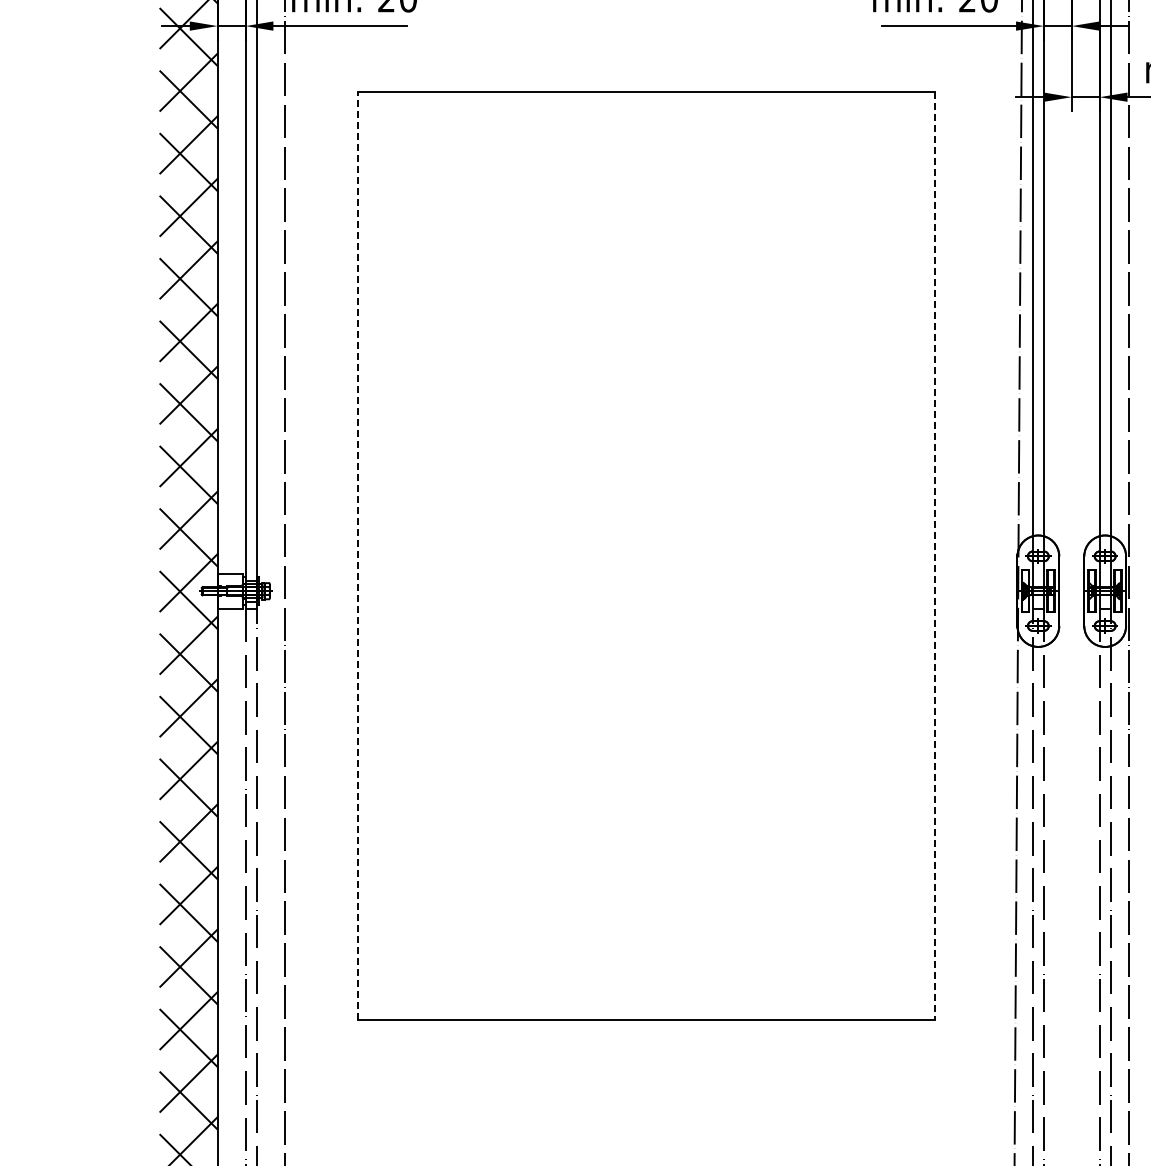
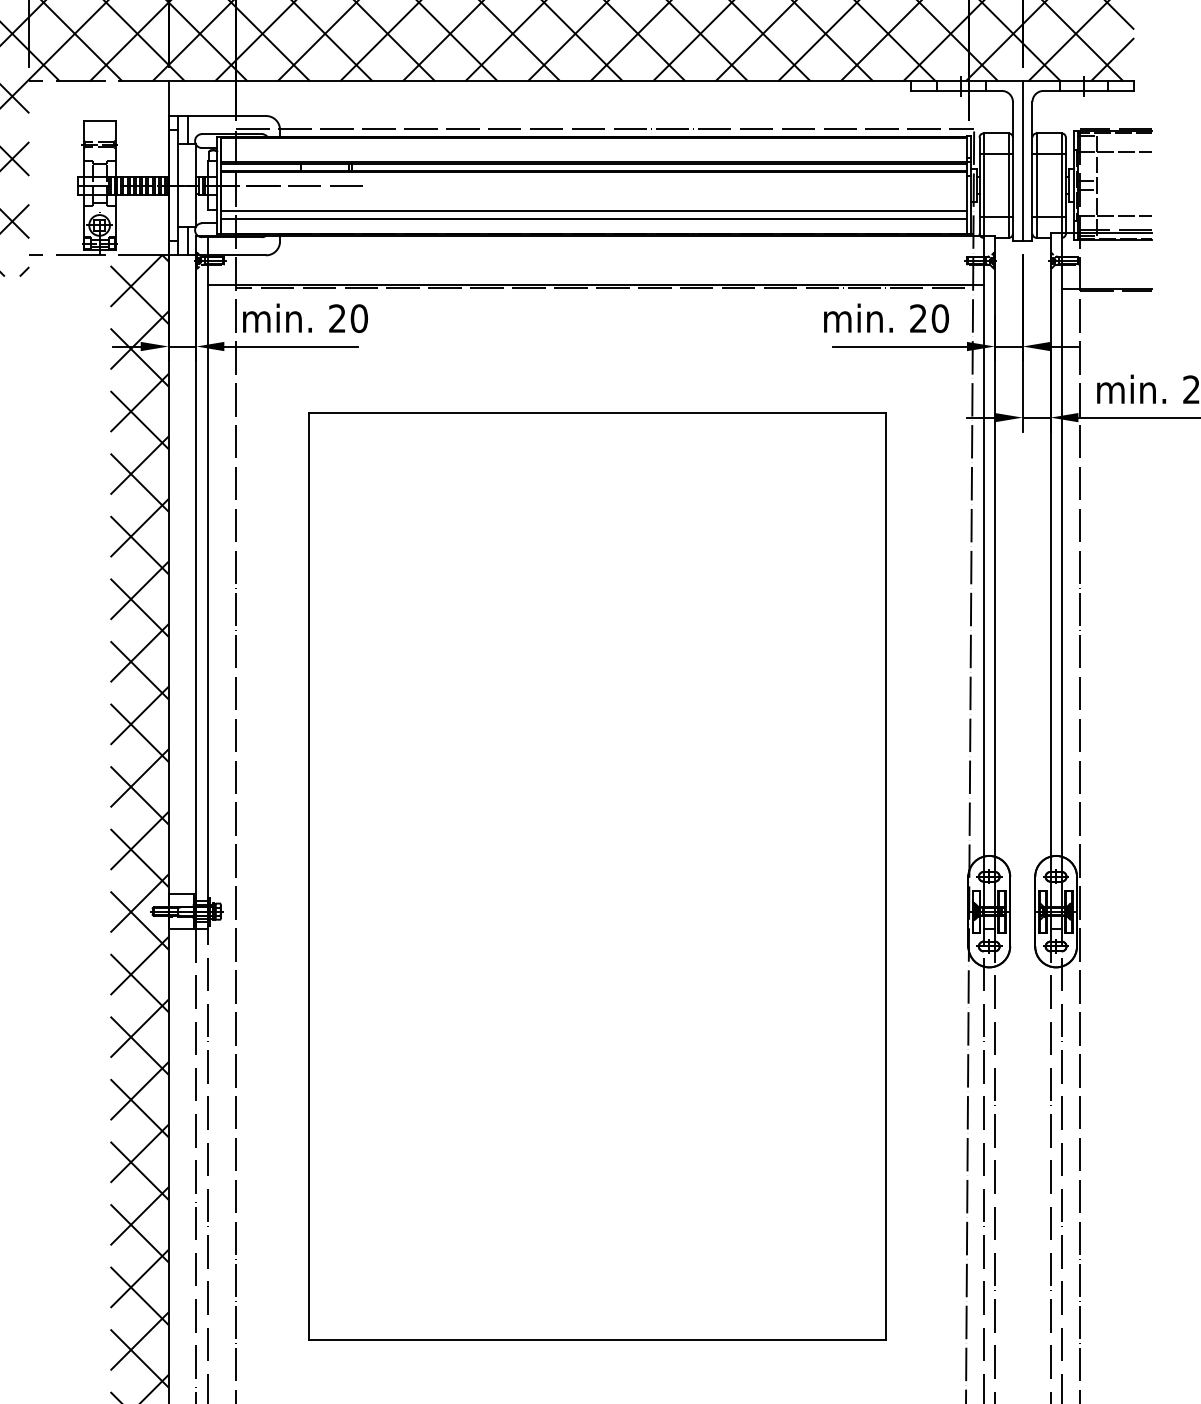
line: (358, 556) -> (309, 876), dashed -> solid
line: (935, 556) -> (886, 876), dashed -> solid

